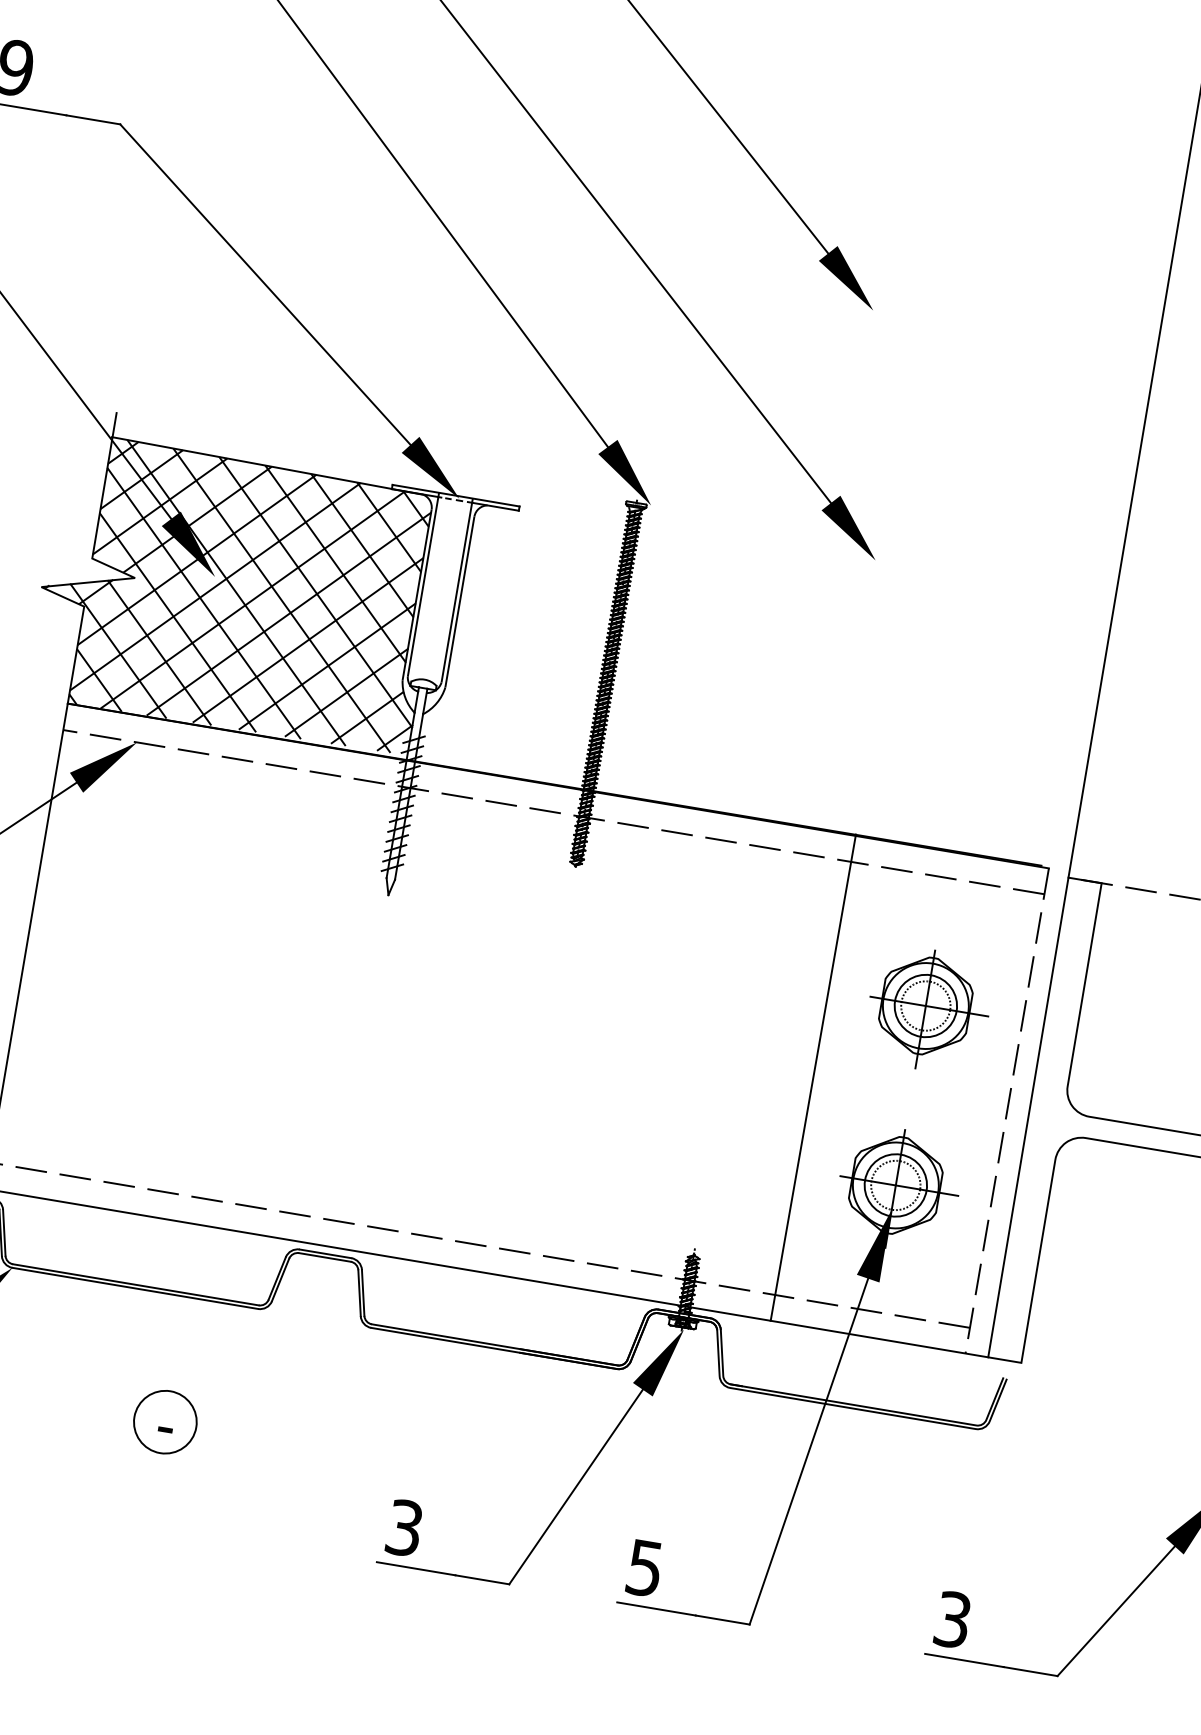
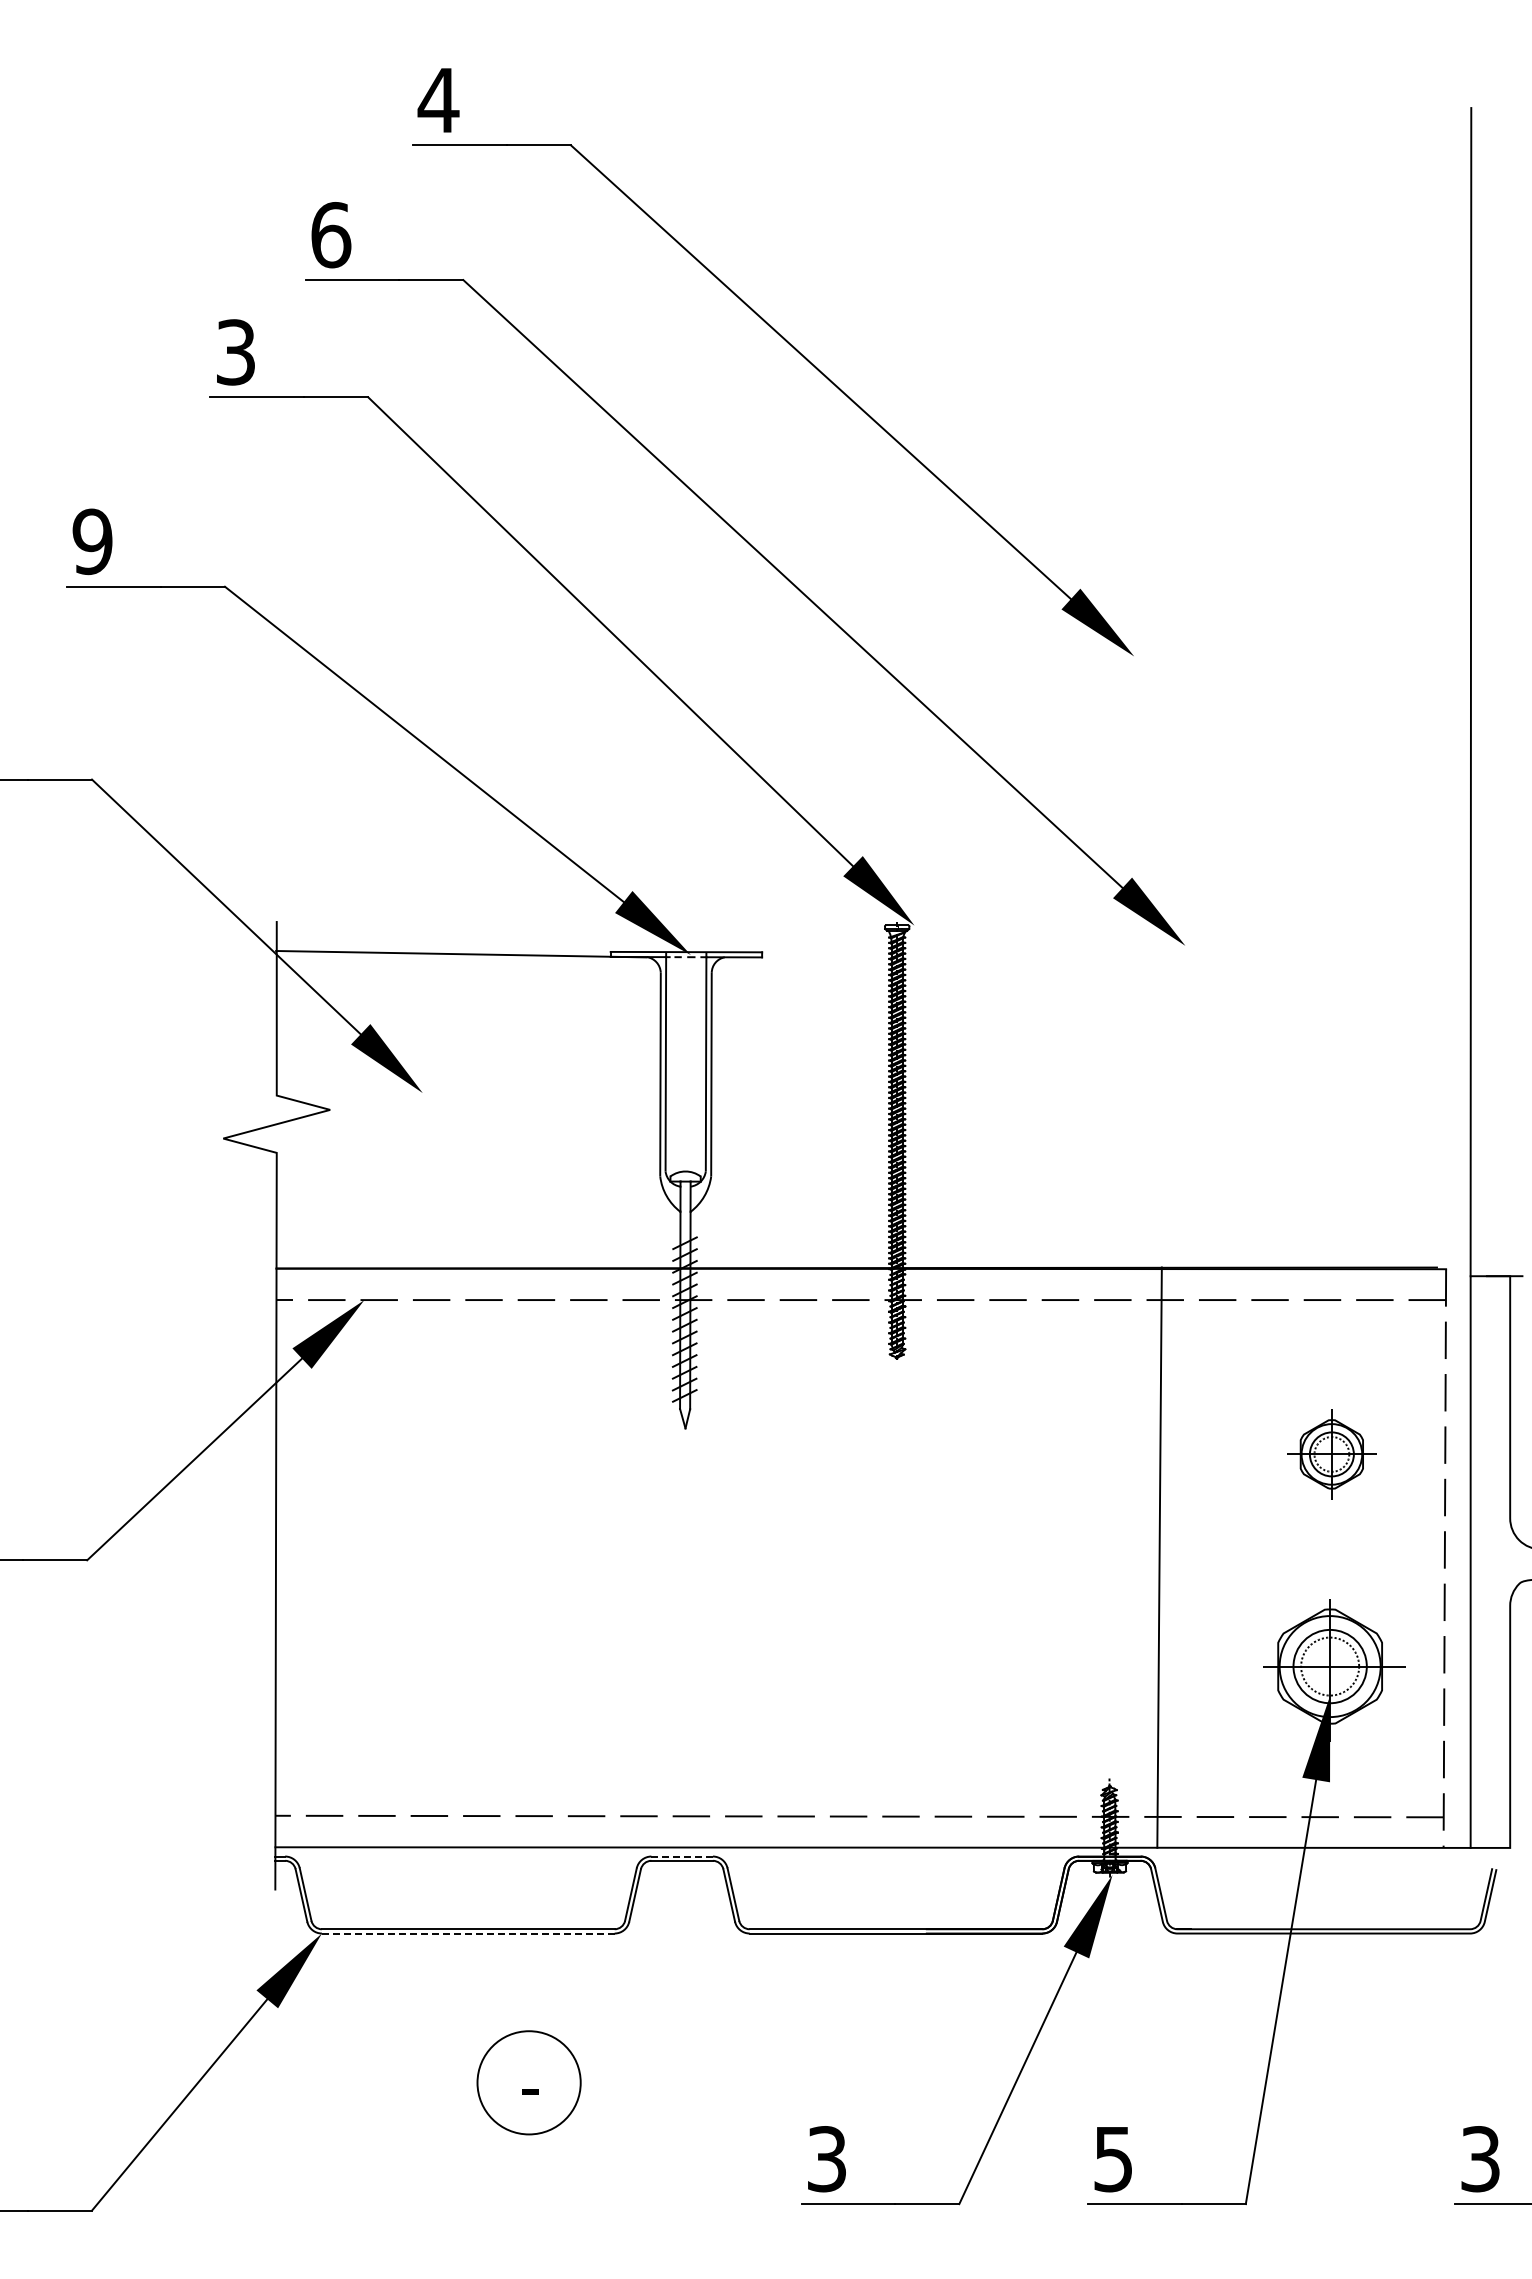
hatch: (239, 595) -> (454, 1109), removed
part: (928, 1009) -> (1334, 1456), size x0.6
line: (813, 1077) -> (1159, 1557), moved
line: (325, 1253) -> (682, 1856), solid -> dashed
line: (134, 1288) -> (467, 1933), solid -> dashed
circle: (164, 1421) -> (528, 2082), size x1.4

